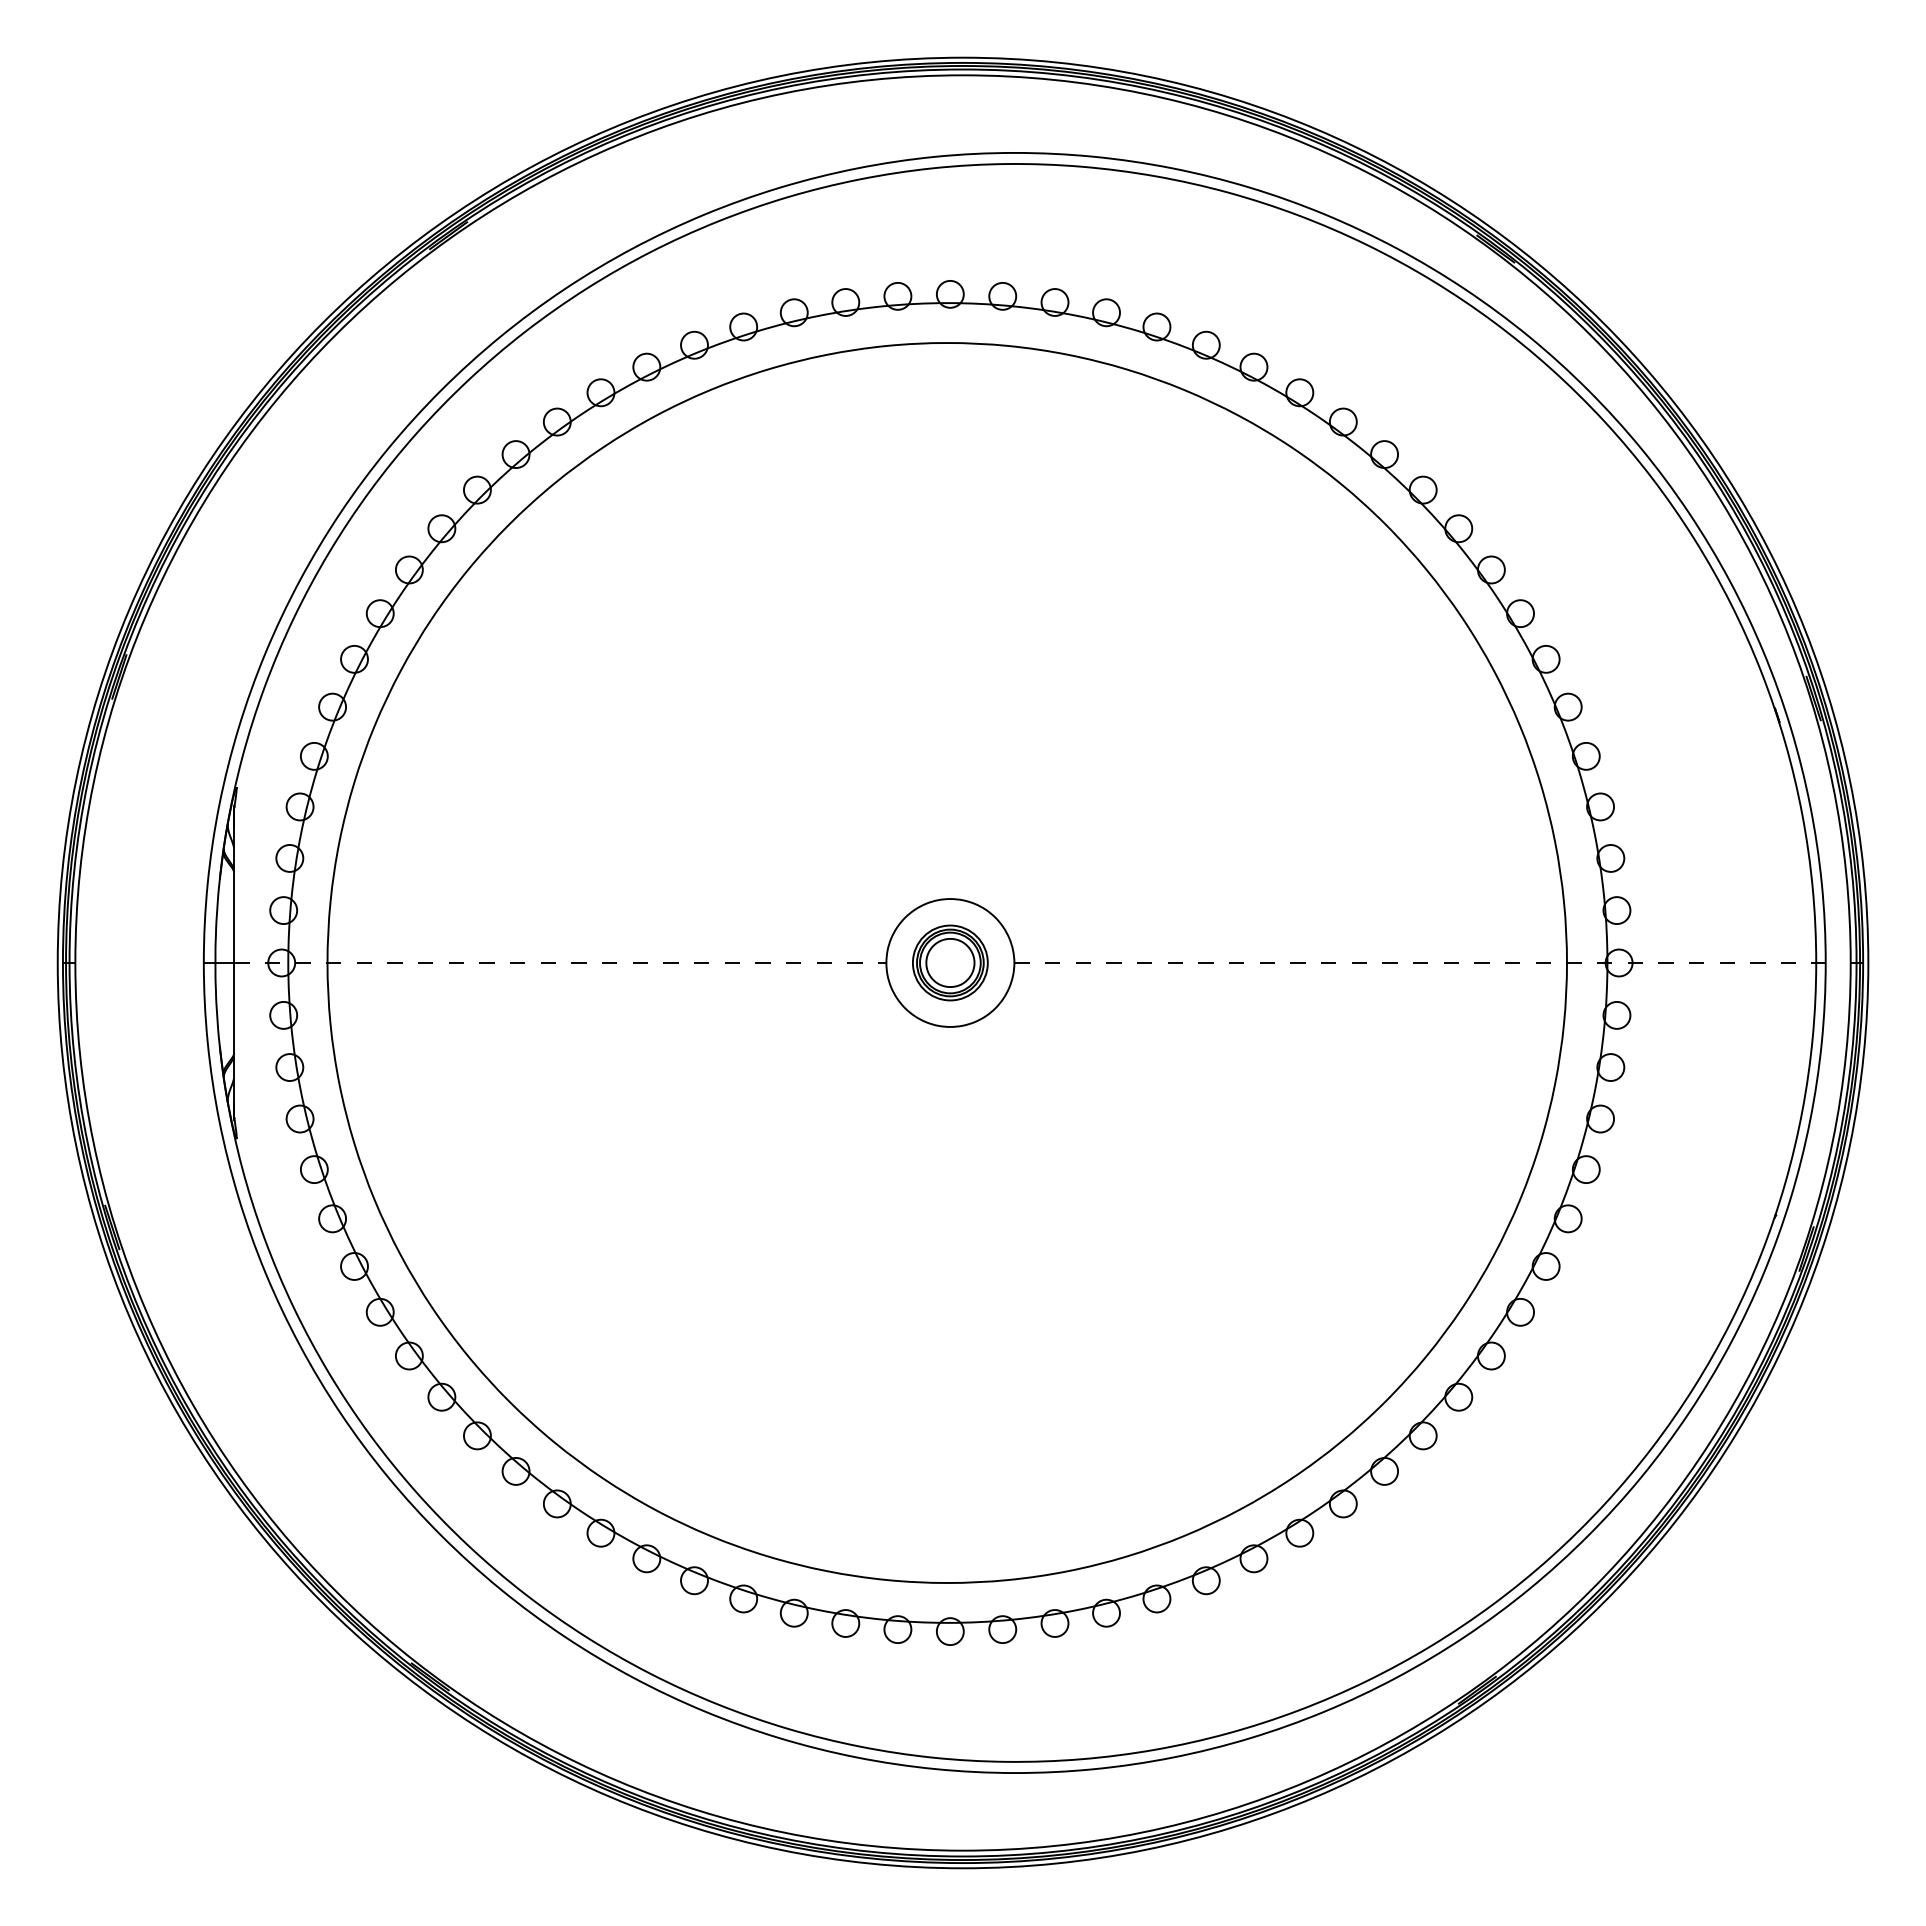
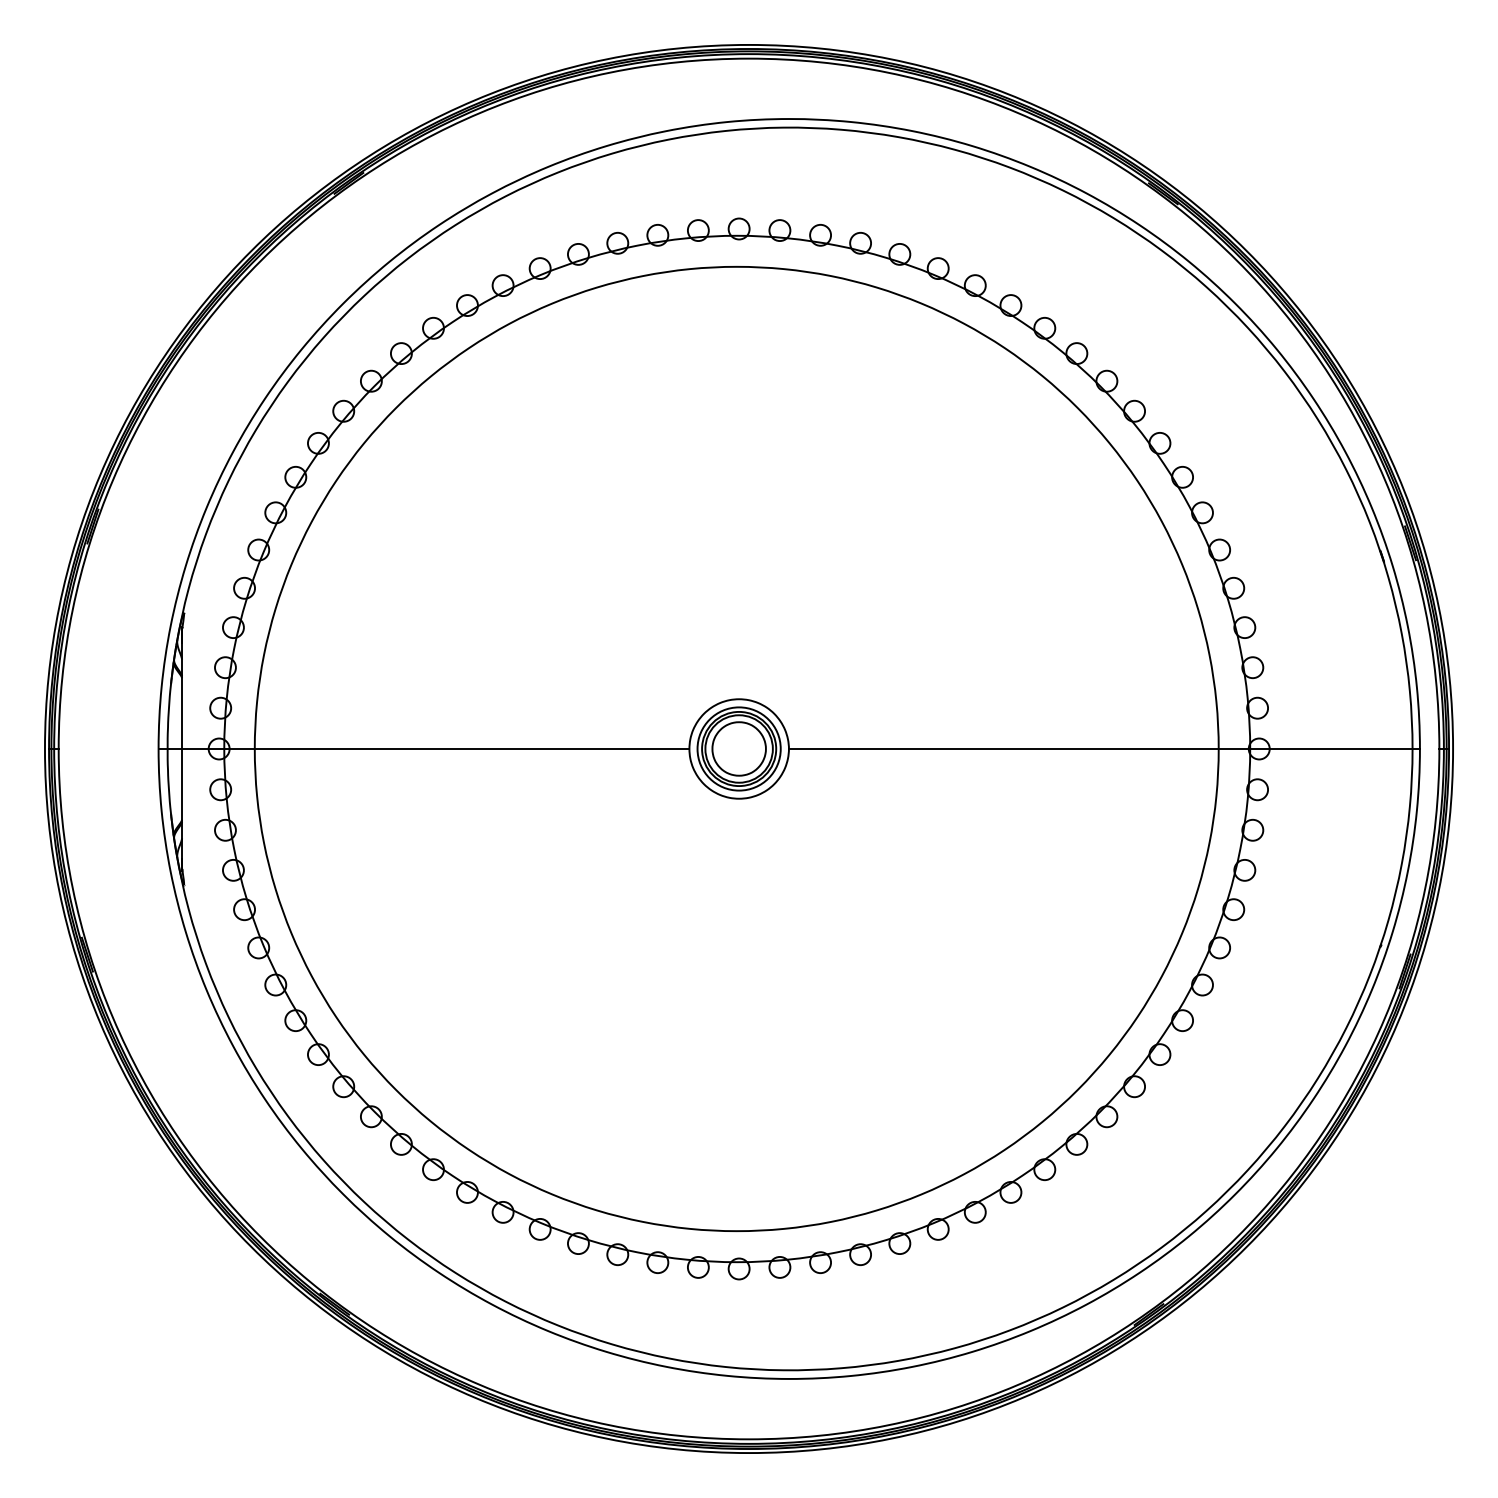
part: (950, 962) -> (739, 748), size x1.43
line: (560, 963) -> (435, 749), dashed -> solid
line: (1420, 963) -> (1104, 749), dashed -> solid

